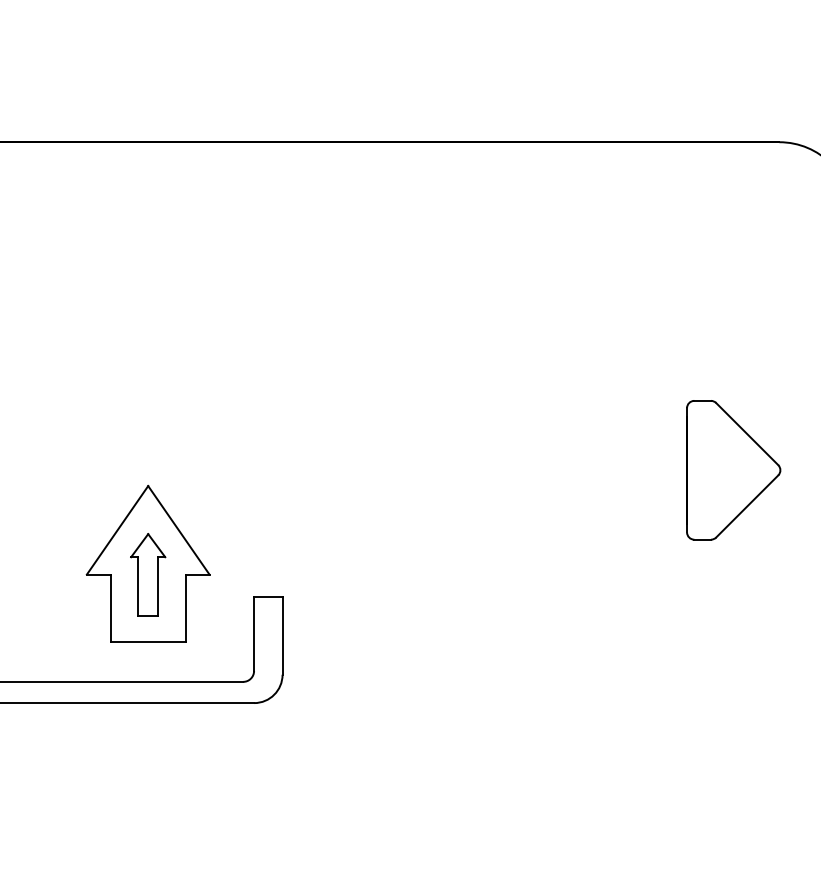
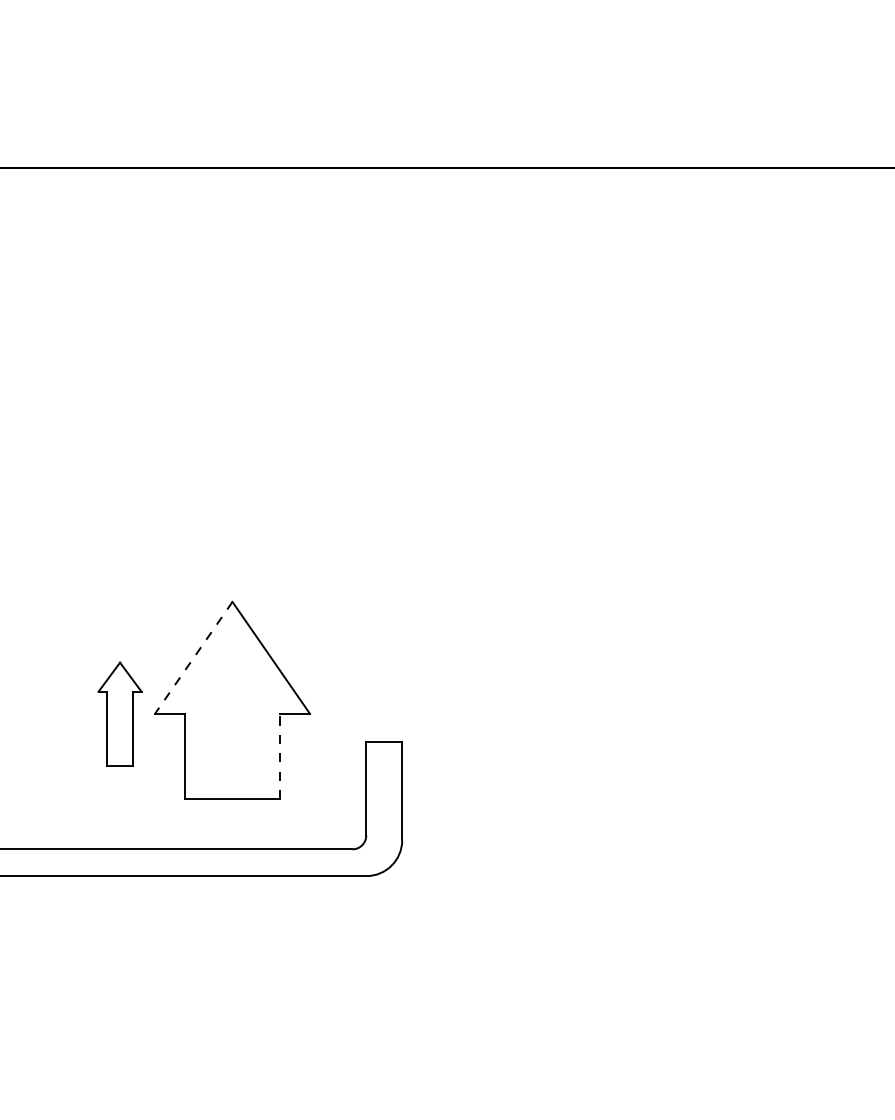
line: (117, 530) -> (193, 658), solid -> dashed
part: (148, 574) -> (120, 713), moved
line: (185, 608) -> (279, 756), solid -> dashed

